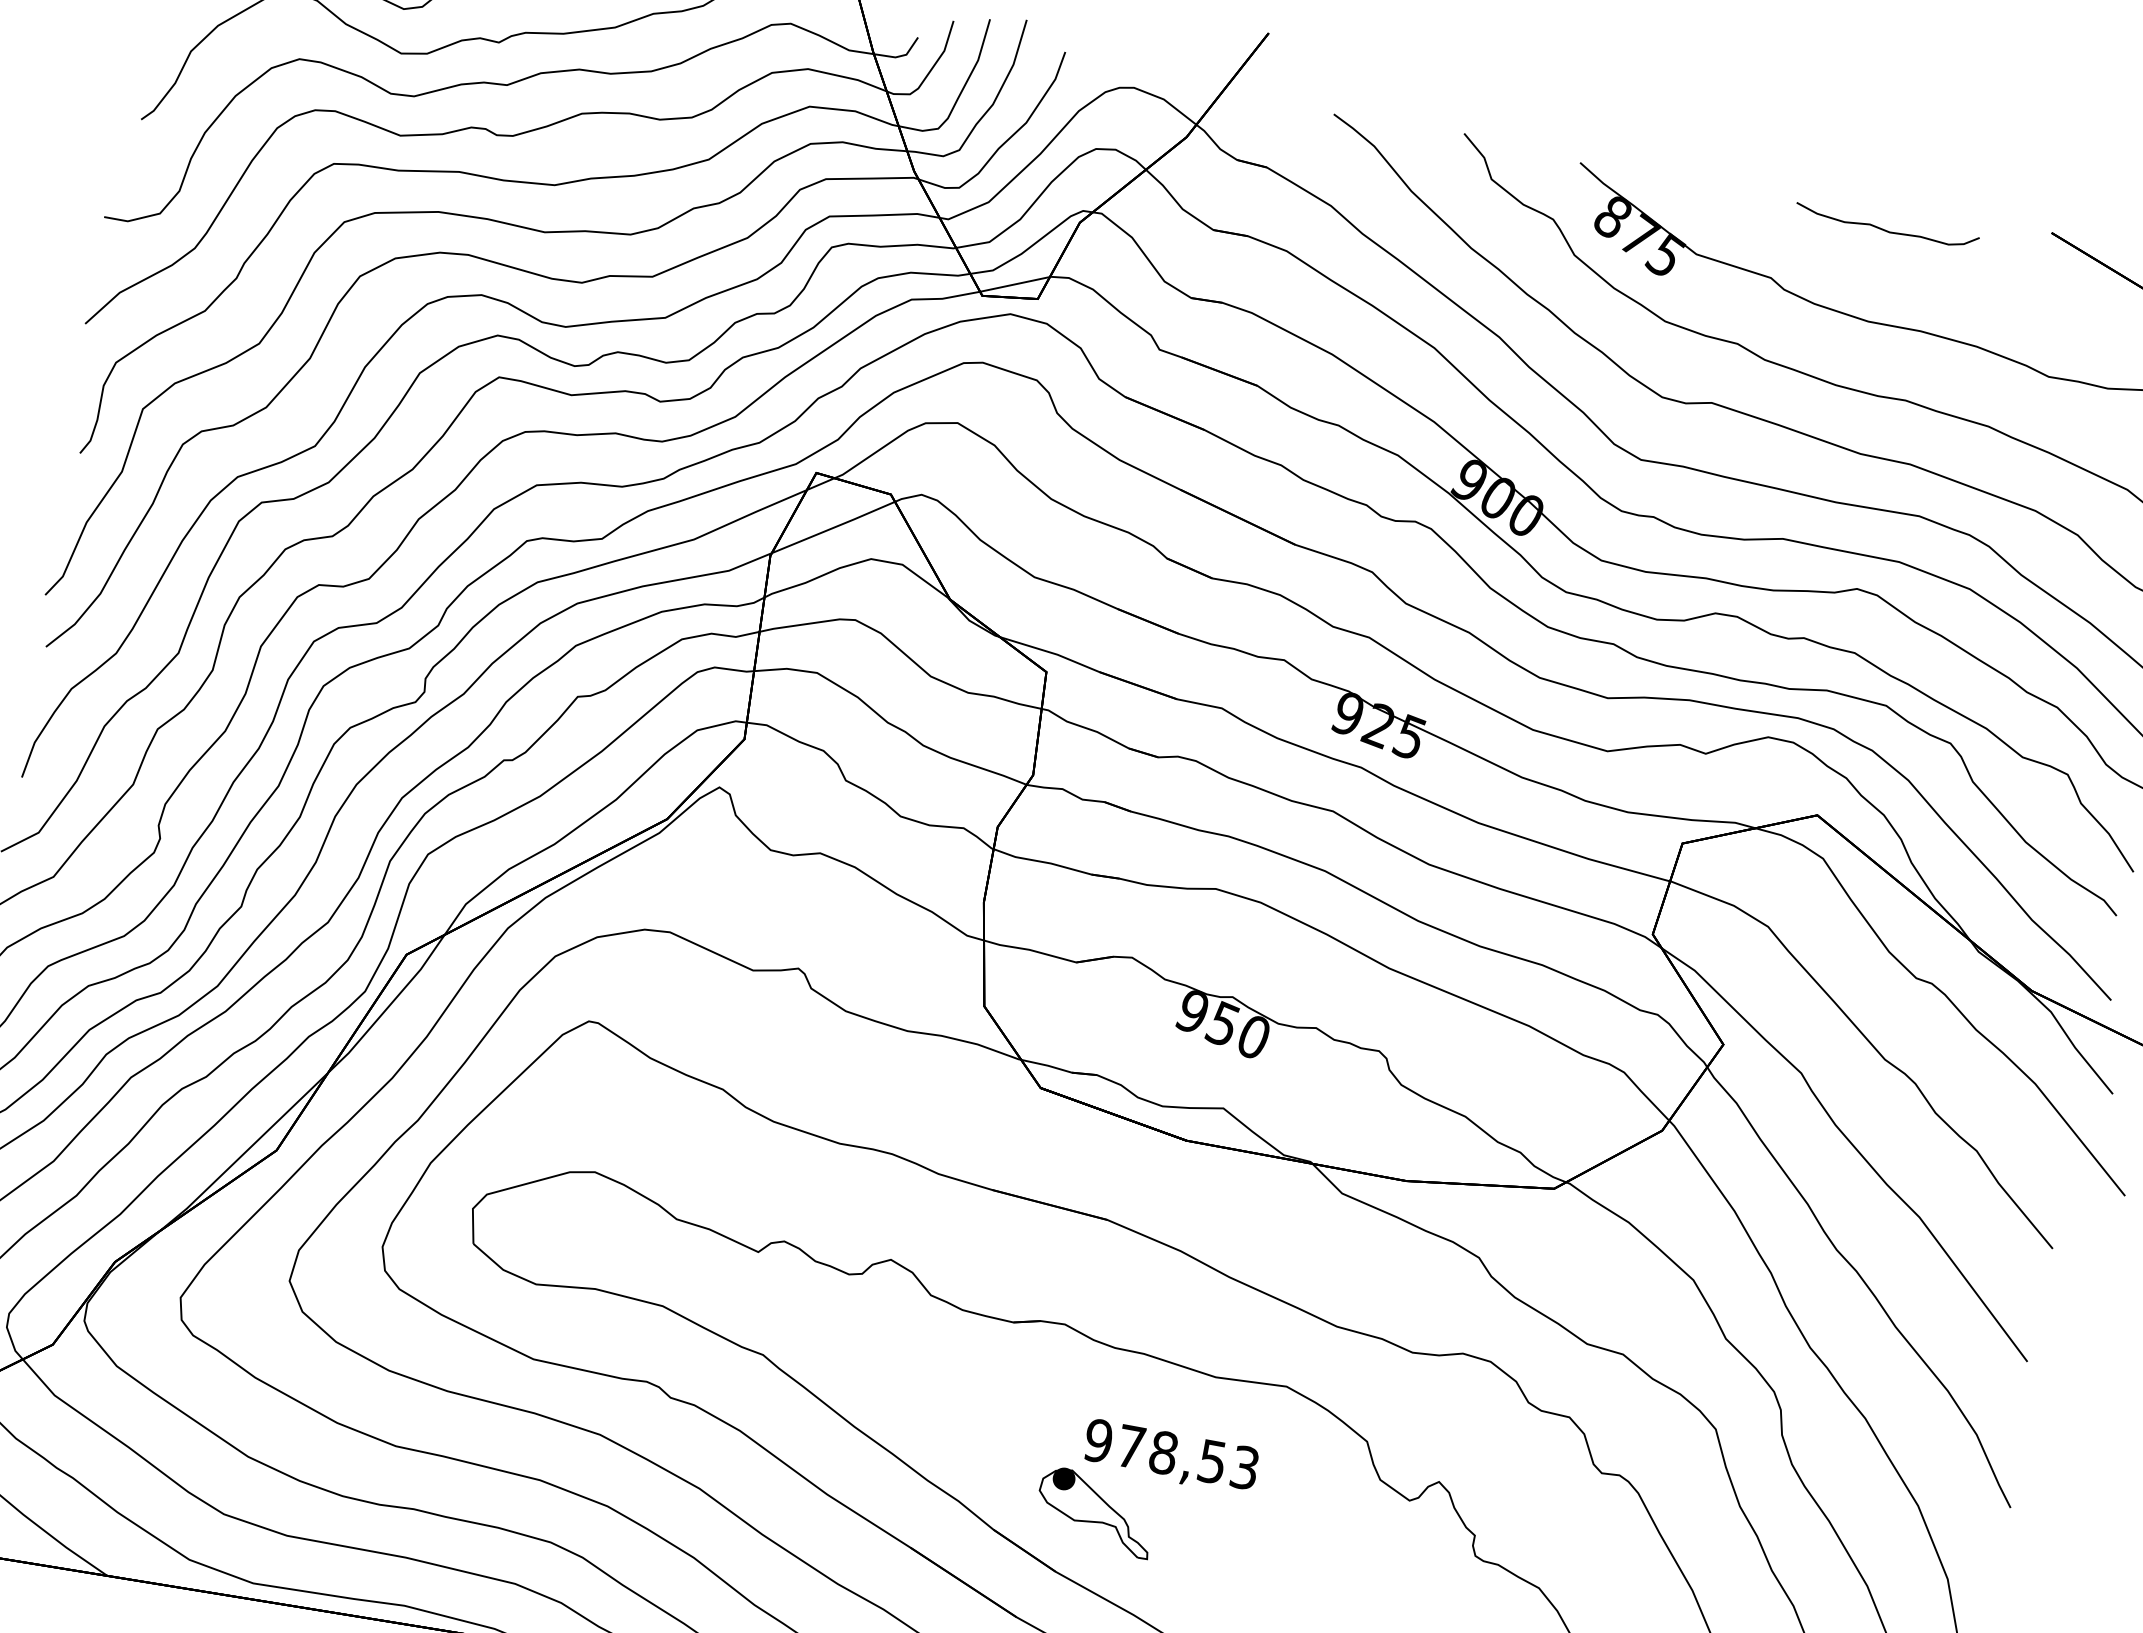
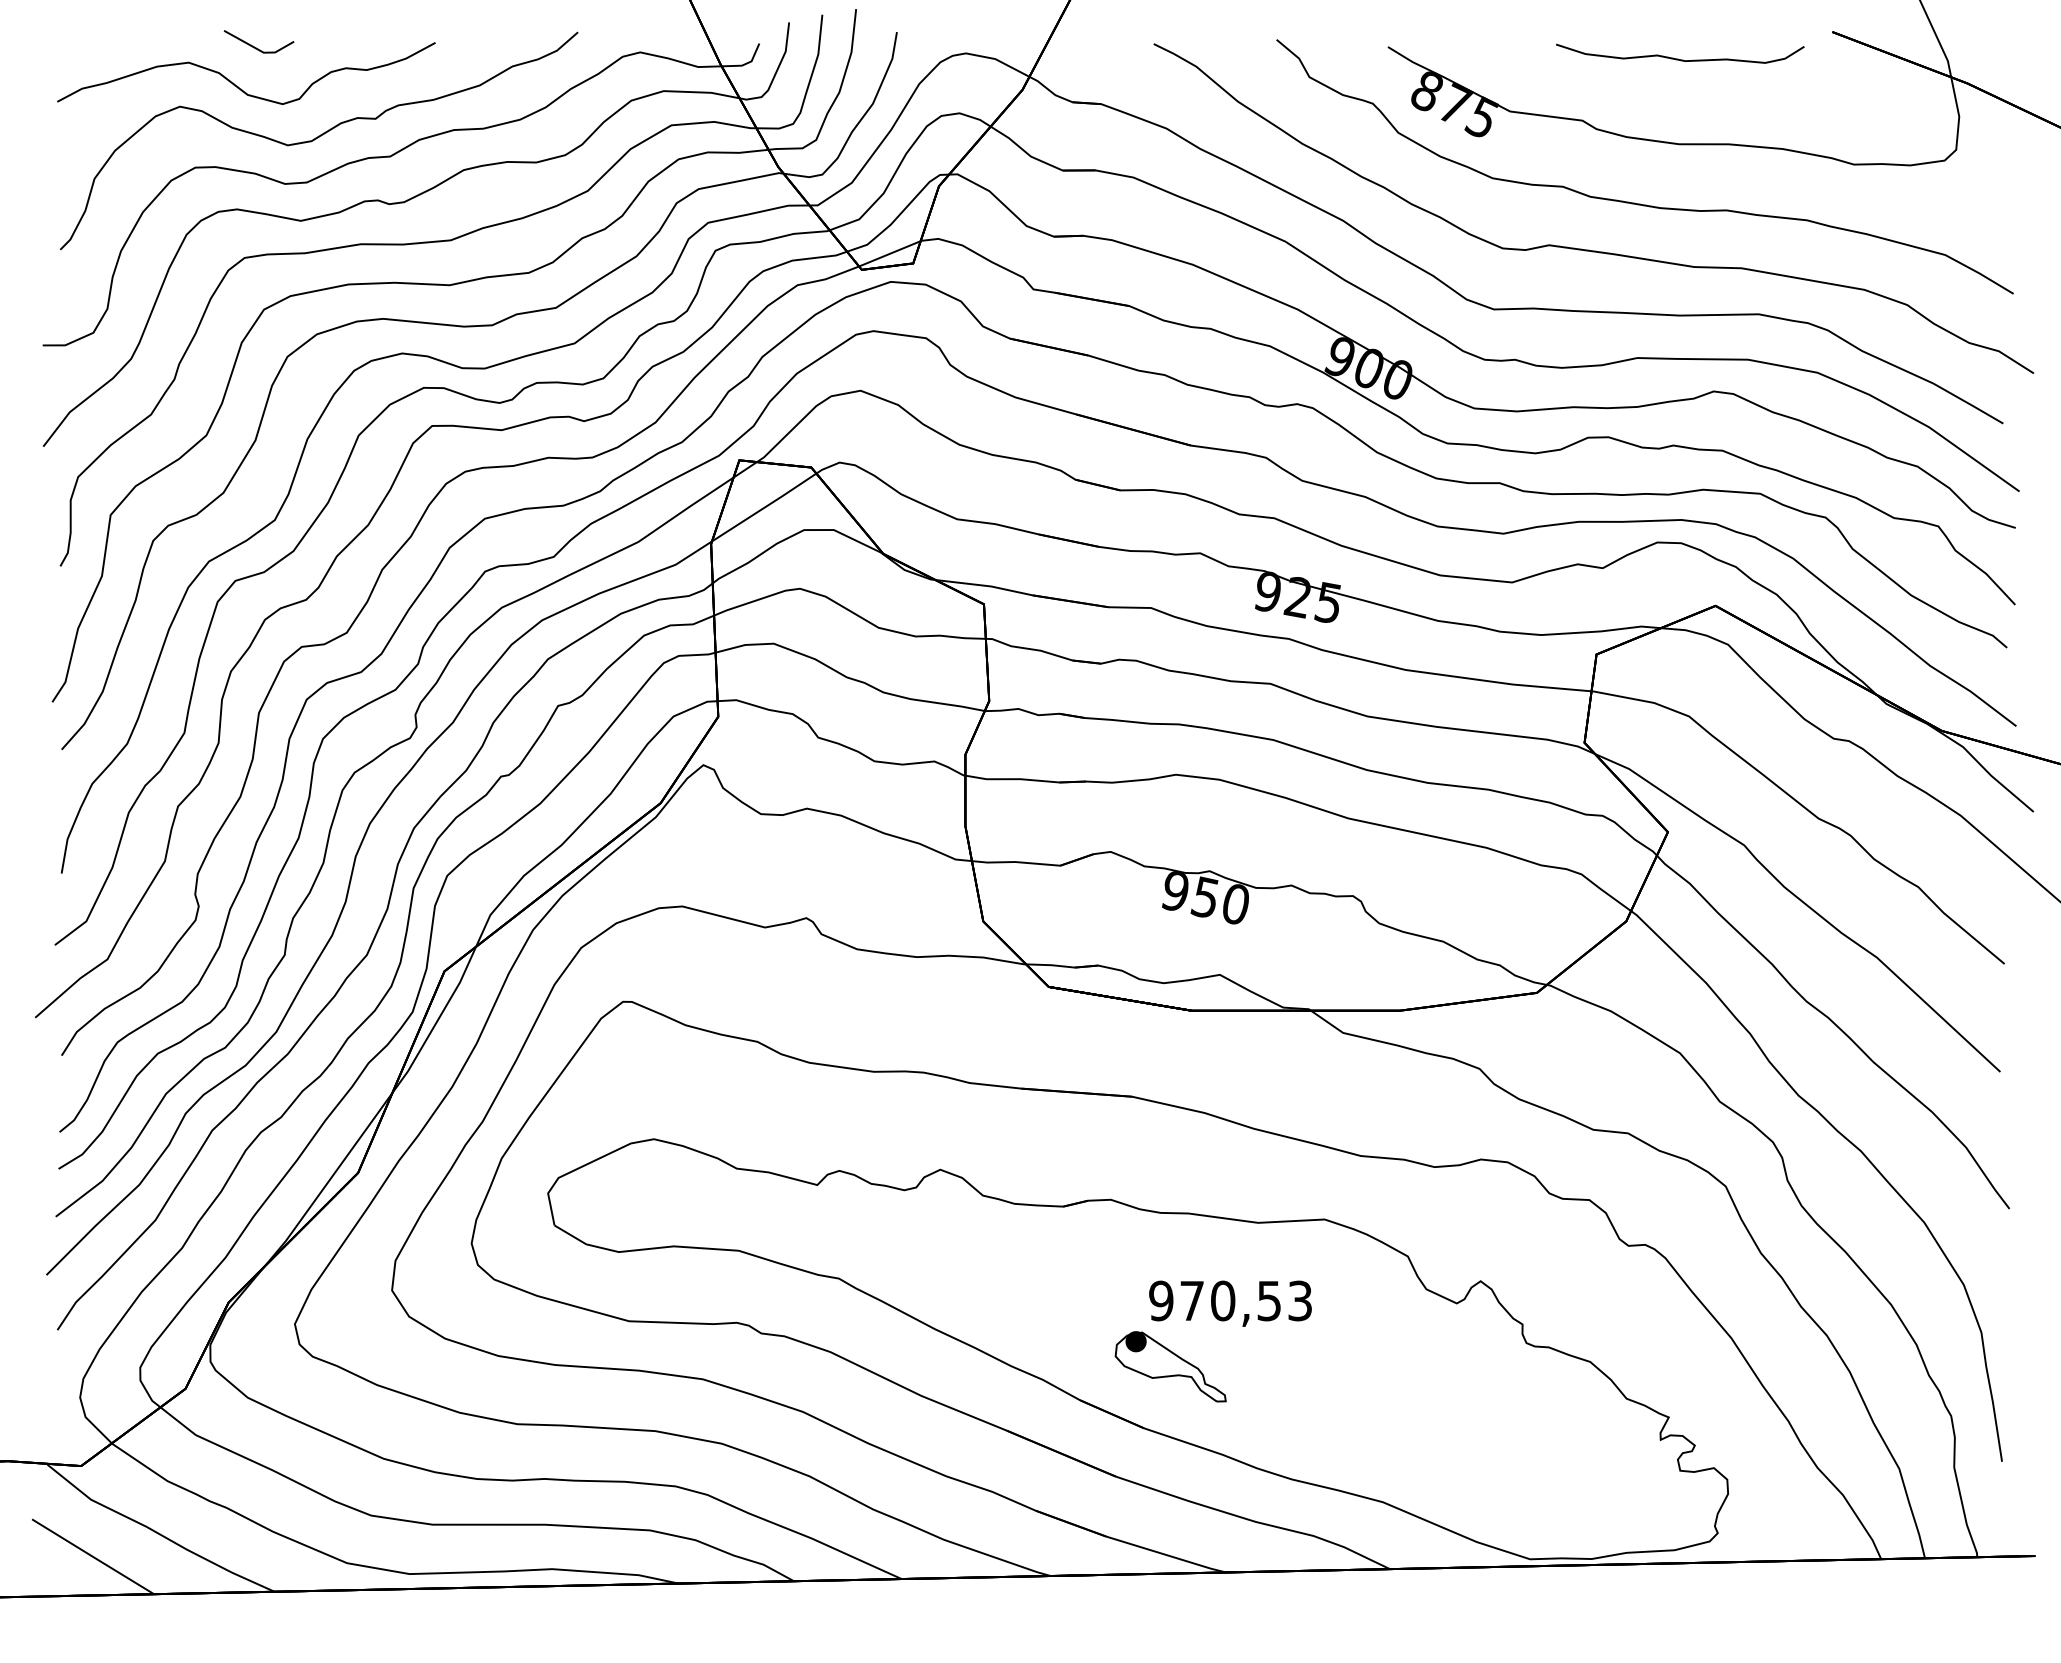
part: (1887, 226) -> (1680, 53), size x1.43
text: (1164, 1452) -> (1223, 1300), 978,53 -> 970,53

